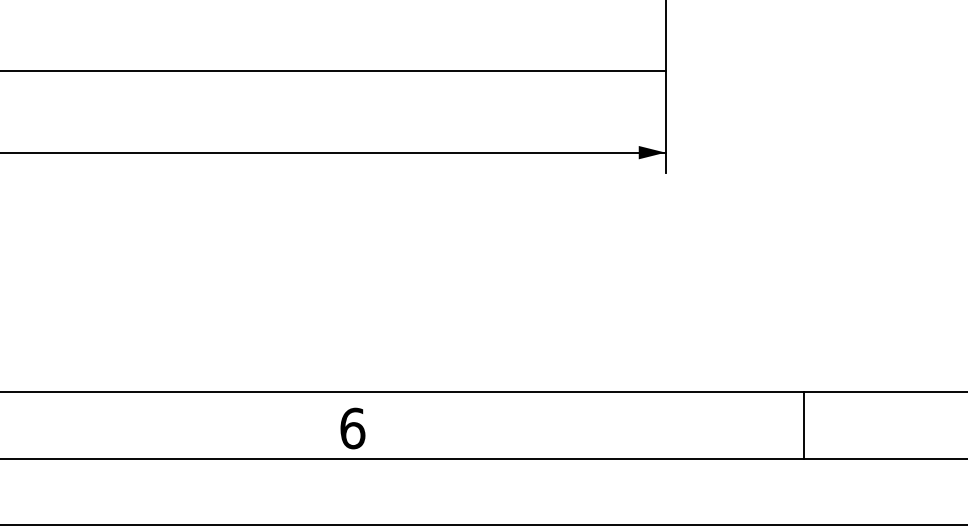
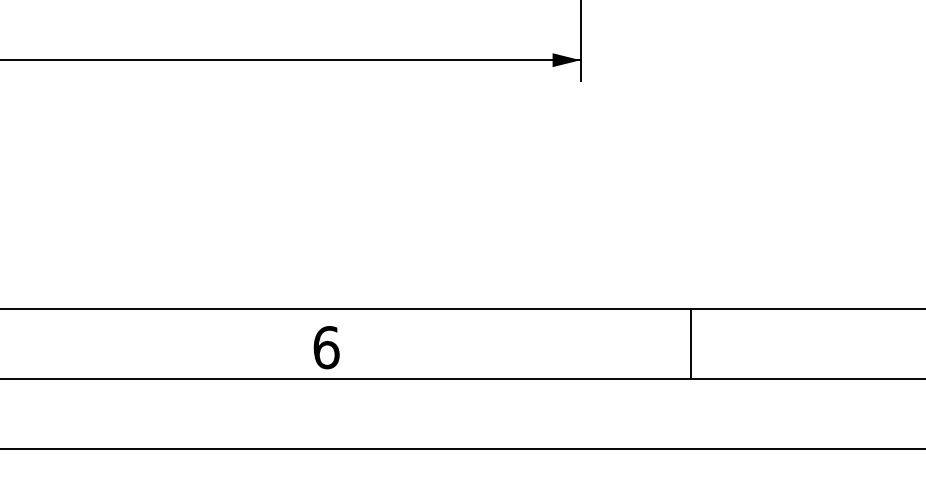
line: (803, 424) -> (690, 343), moved
text: (352, 428) -> (326, 347), moved

